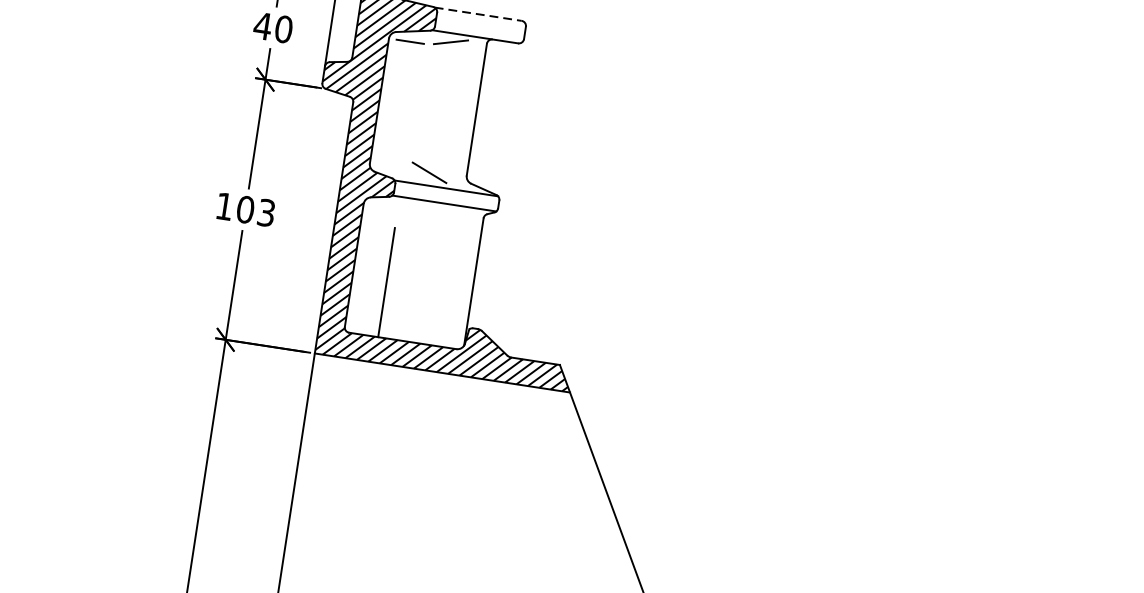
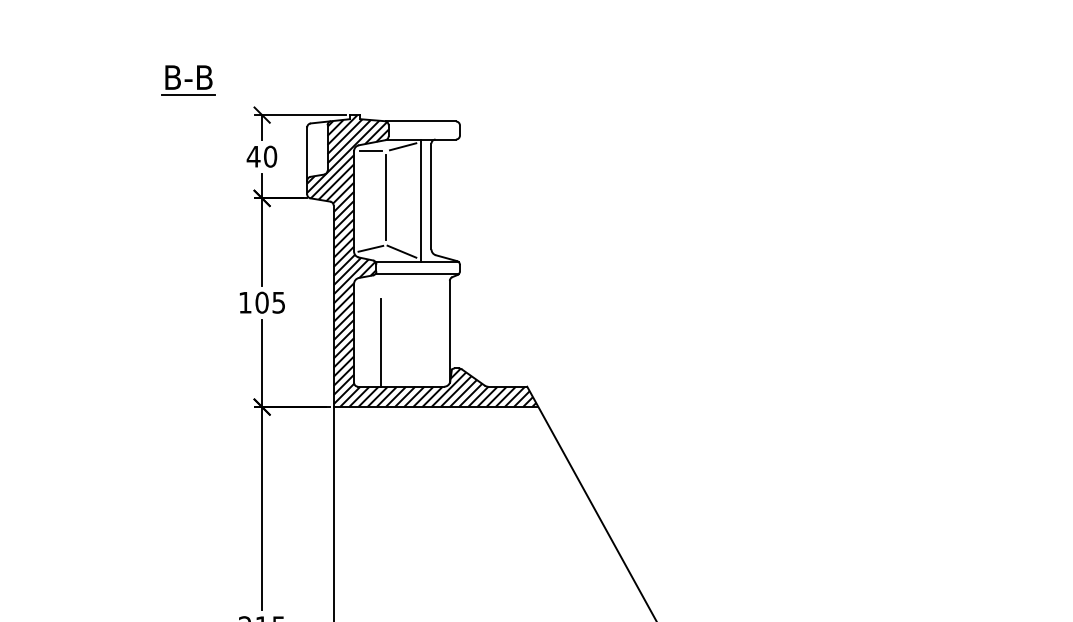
line: (478, 14) -> (421, 121), dashed -> solid
line: (420, 102) -> (386, 197), added
line: (463, 112) -> (421, 200), added
line: (390, 162) -> (370, 248), added
text: (267, 211) -> (279, 301), 103 -> 105

